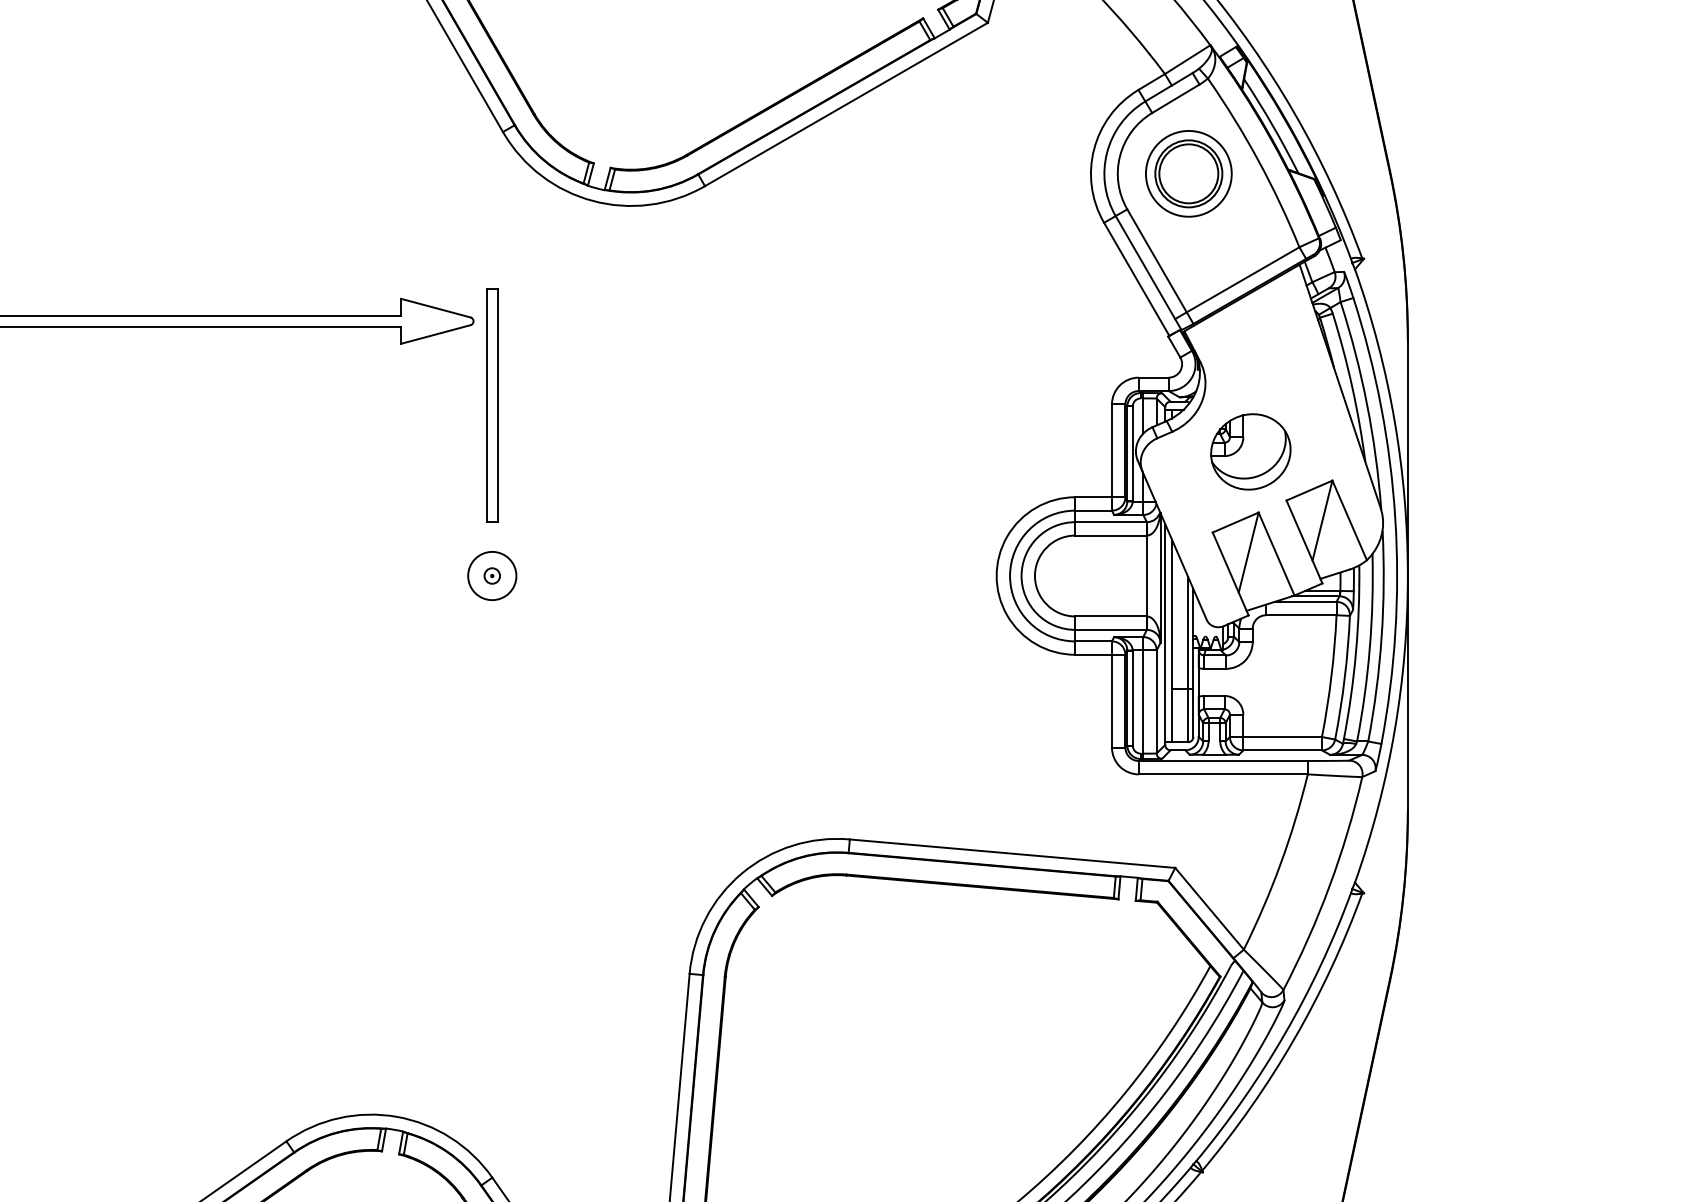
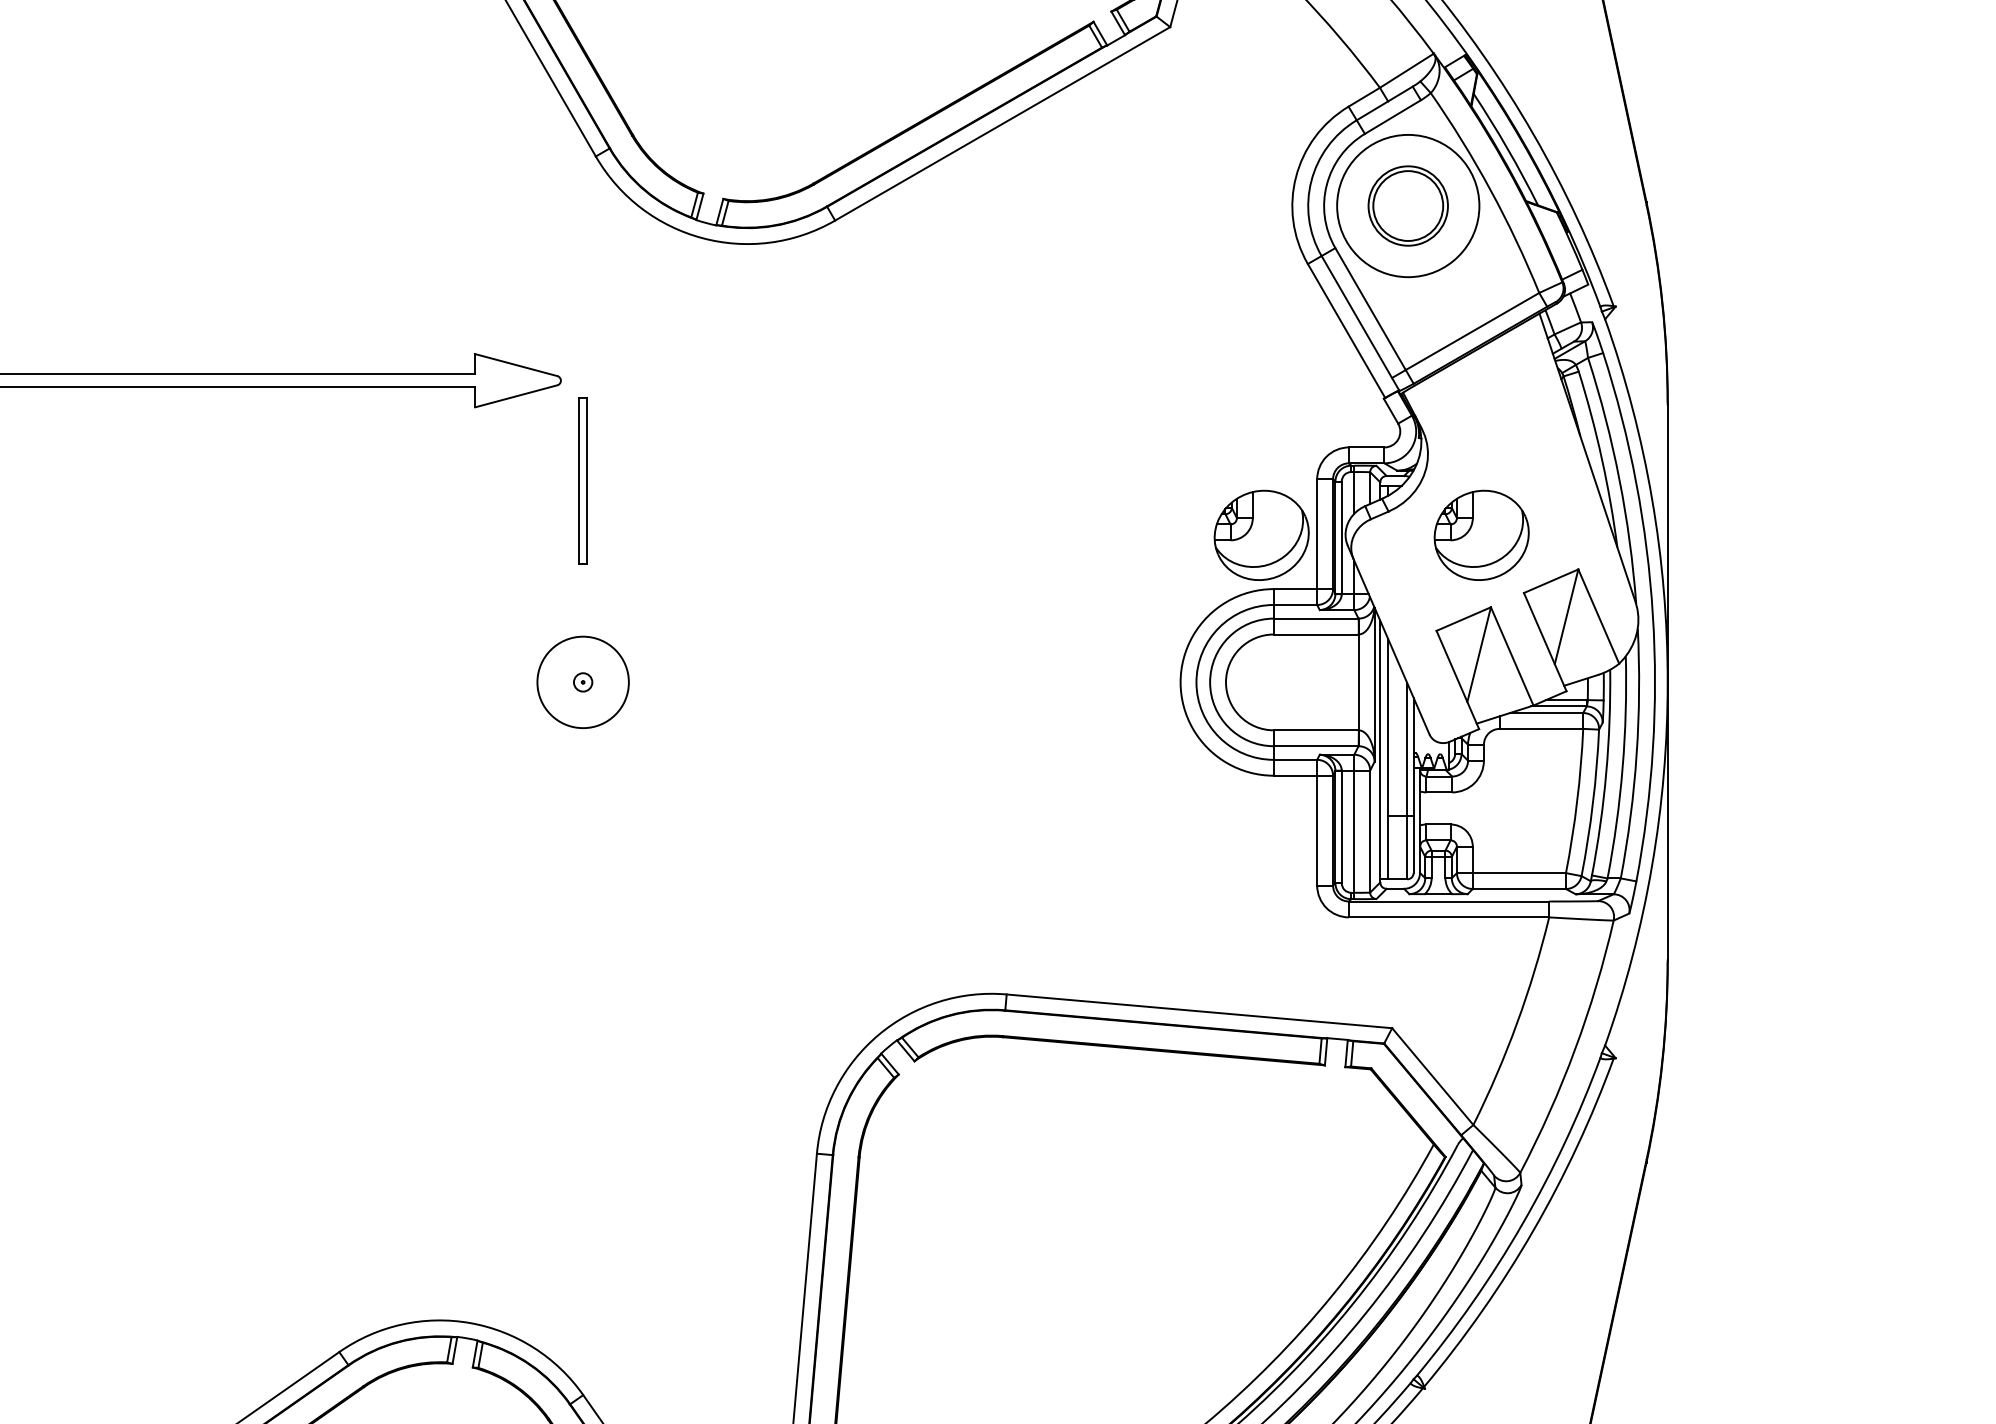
circle: (1189, 173) -> (1408, 205), size x1.4
part: (492, 405) -> (583, 480), size x0.6
part: (1064, 451) -> (1261, 534), added
circle: (491, 576) -> (582, 682), size x1.6

